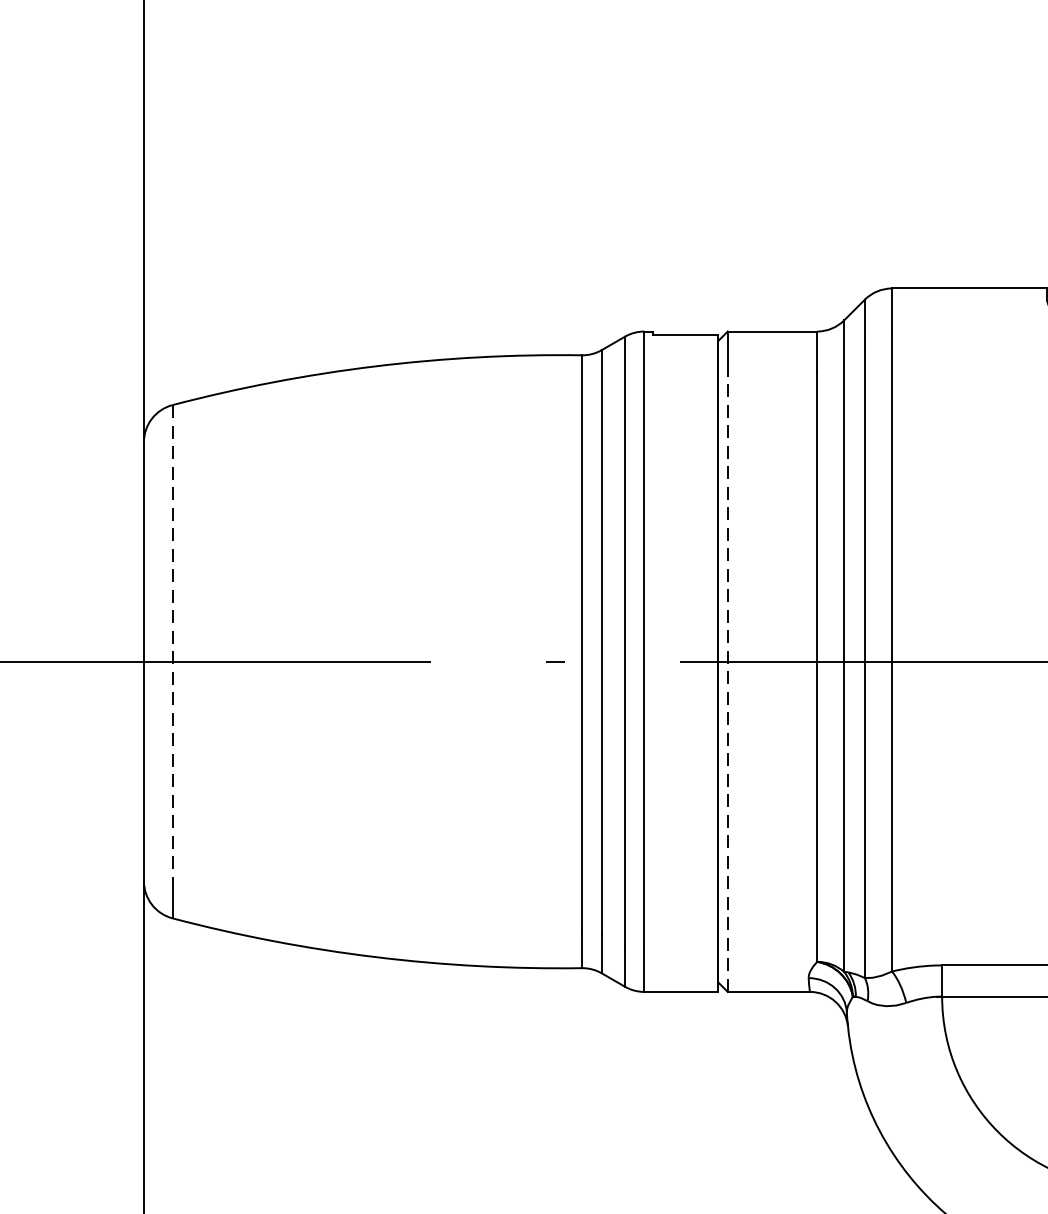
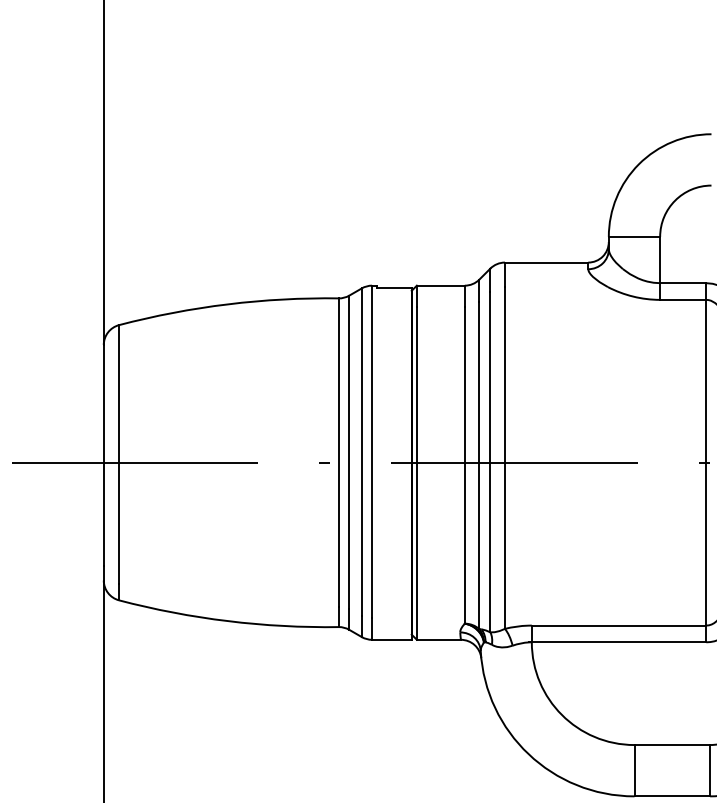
line: (173, 646) -> (119, 454), dashed -> solid
line: (727, 681) -> (416, 473), dashed -> solid

